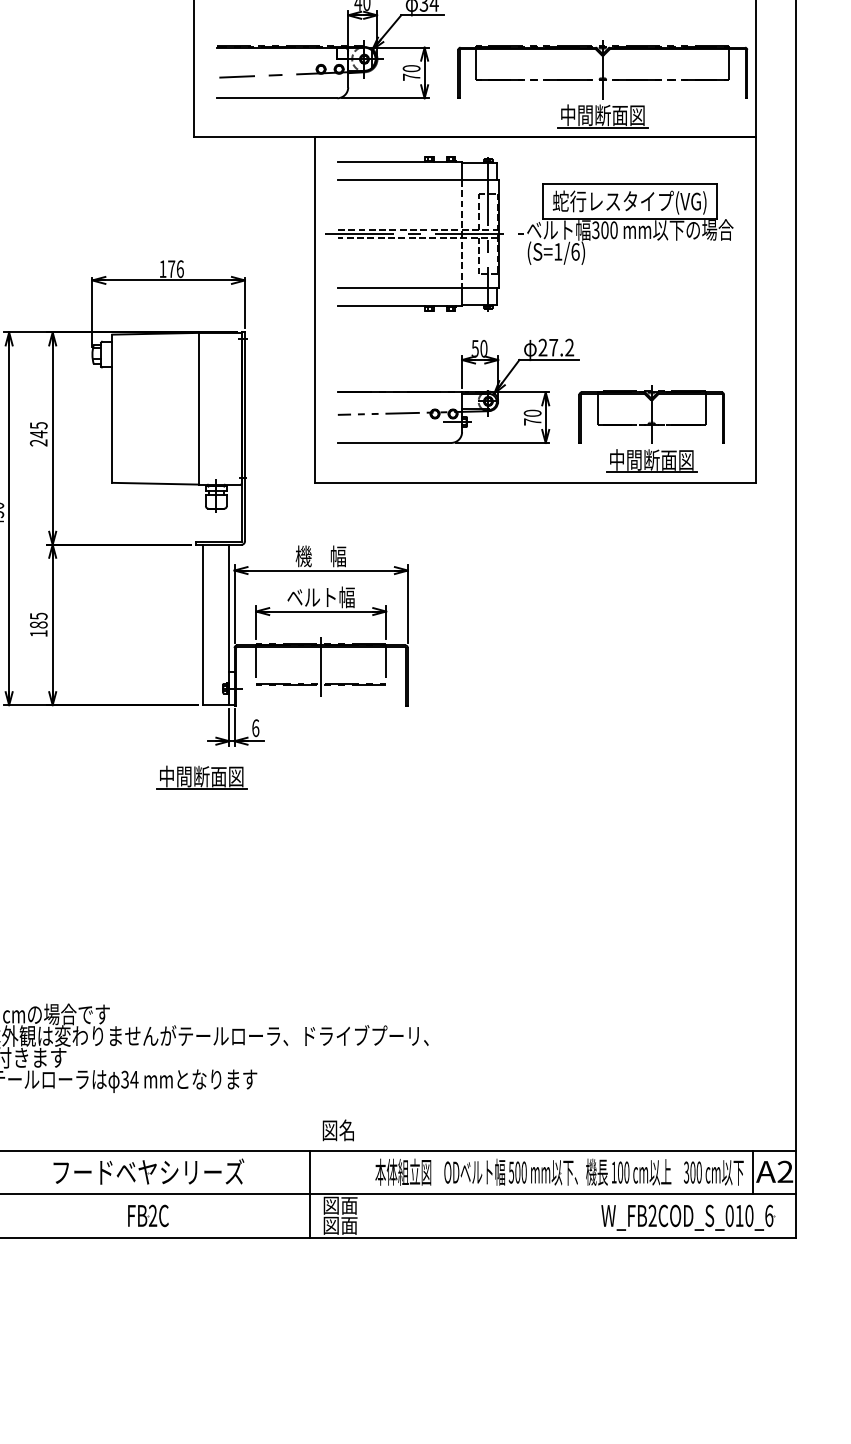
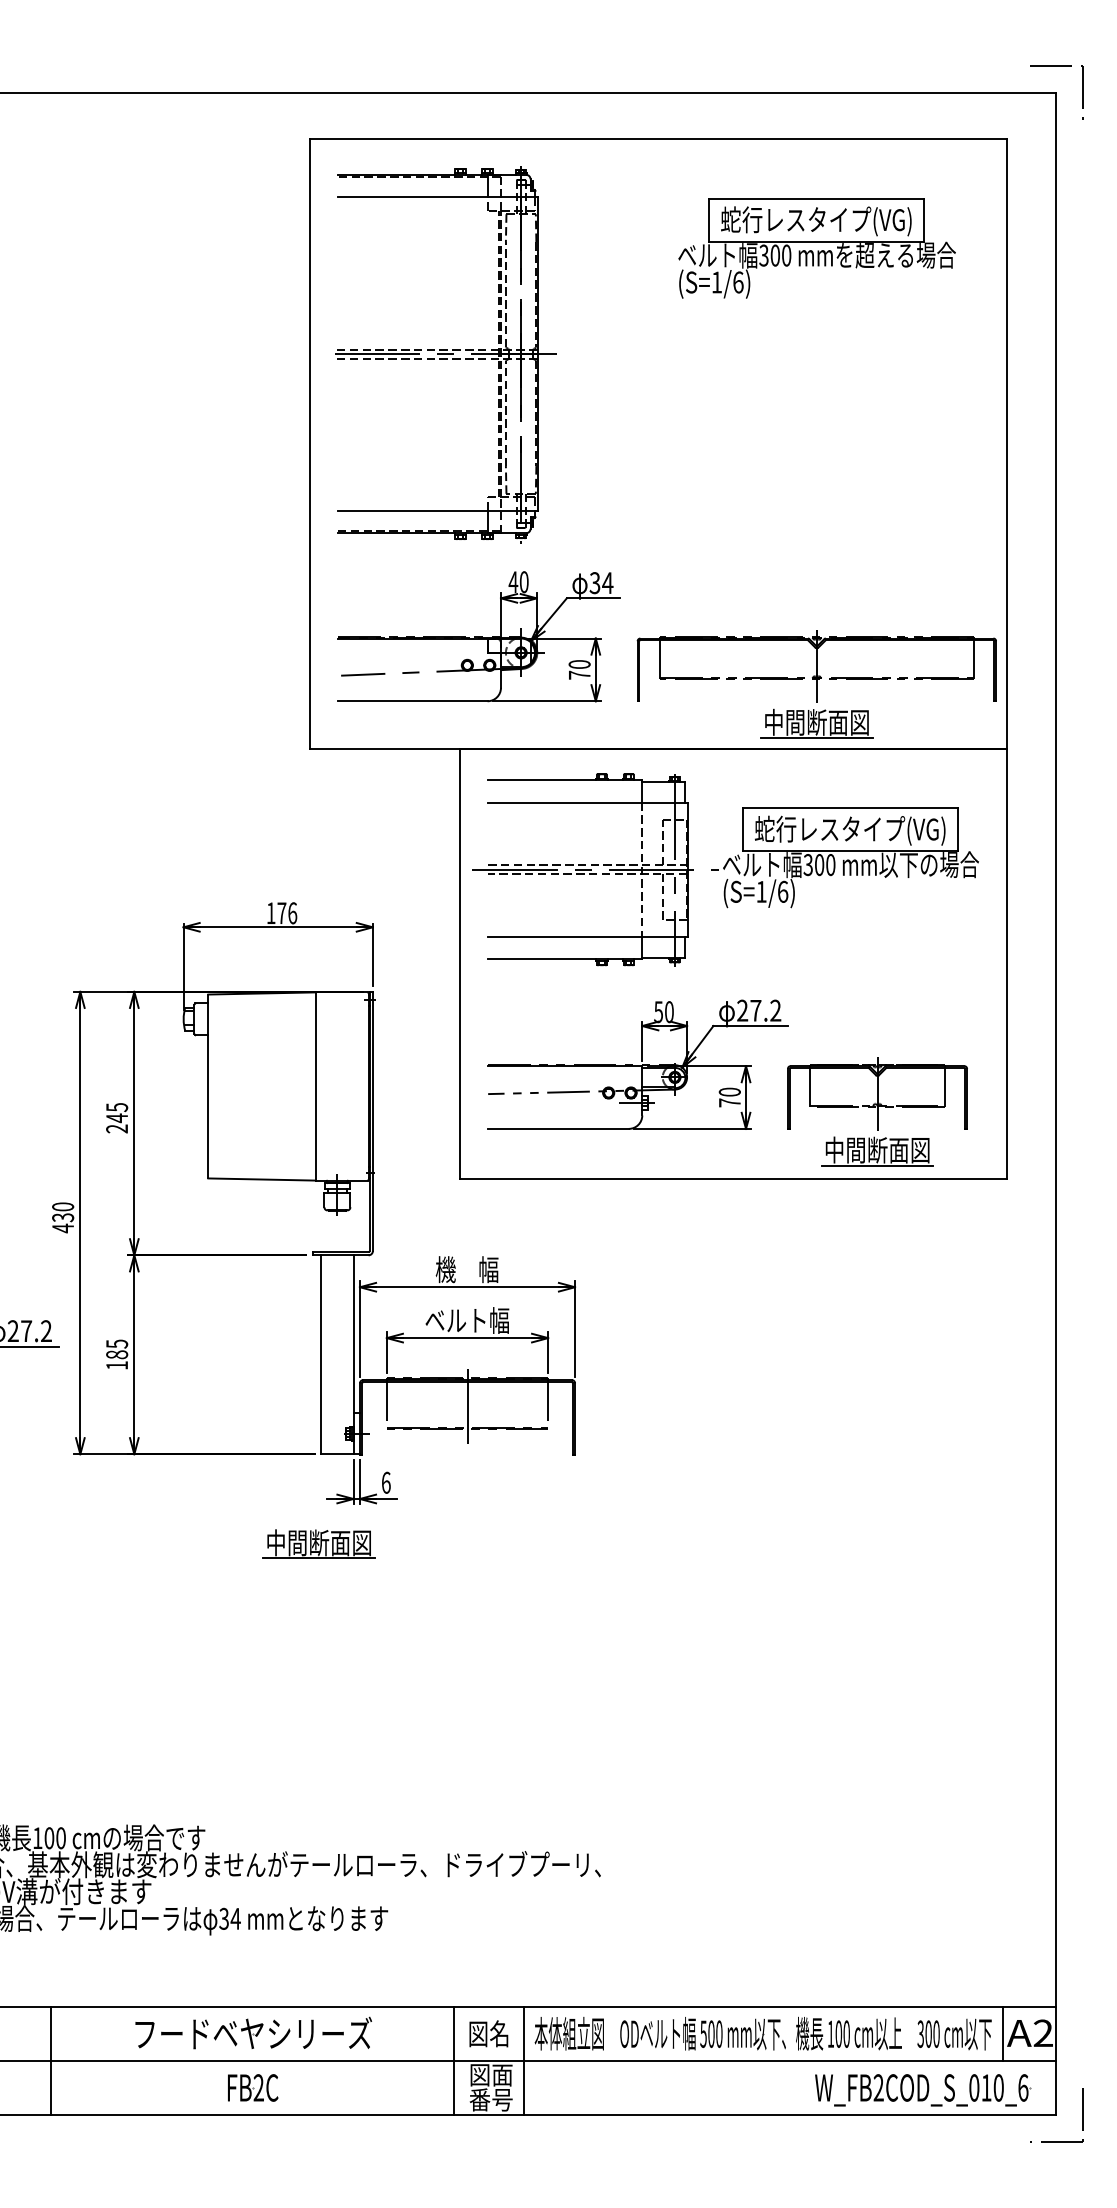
text: (338, 1130) -> (488, 2033), moved
line: (367, 1193) -> (524, 2060), added
text: (339, 1225) -> (490, 2099), 図面 -> 番号
part: (816, 1238) -> (1082, 2115), added

